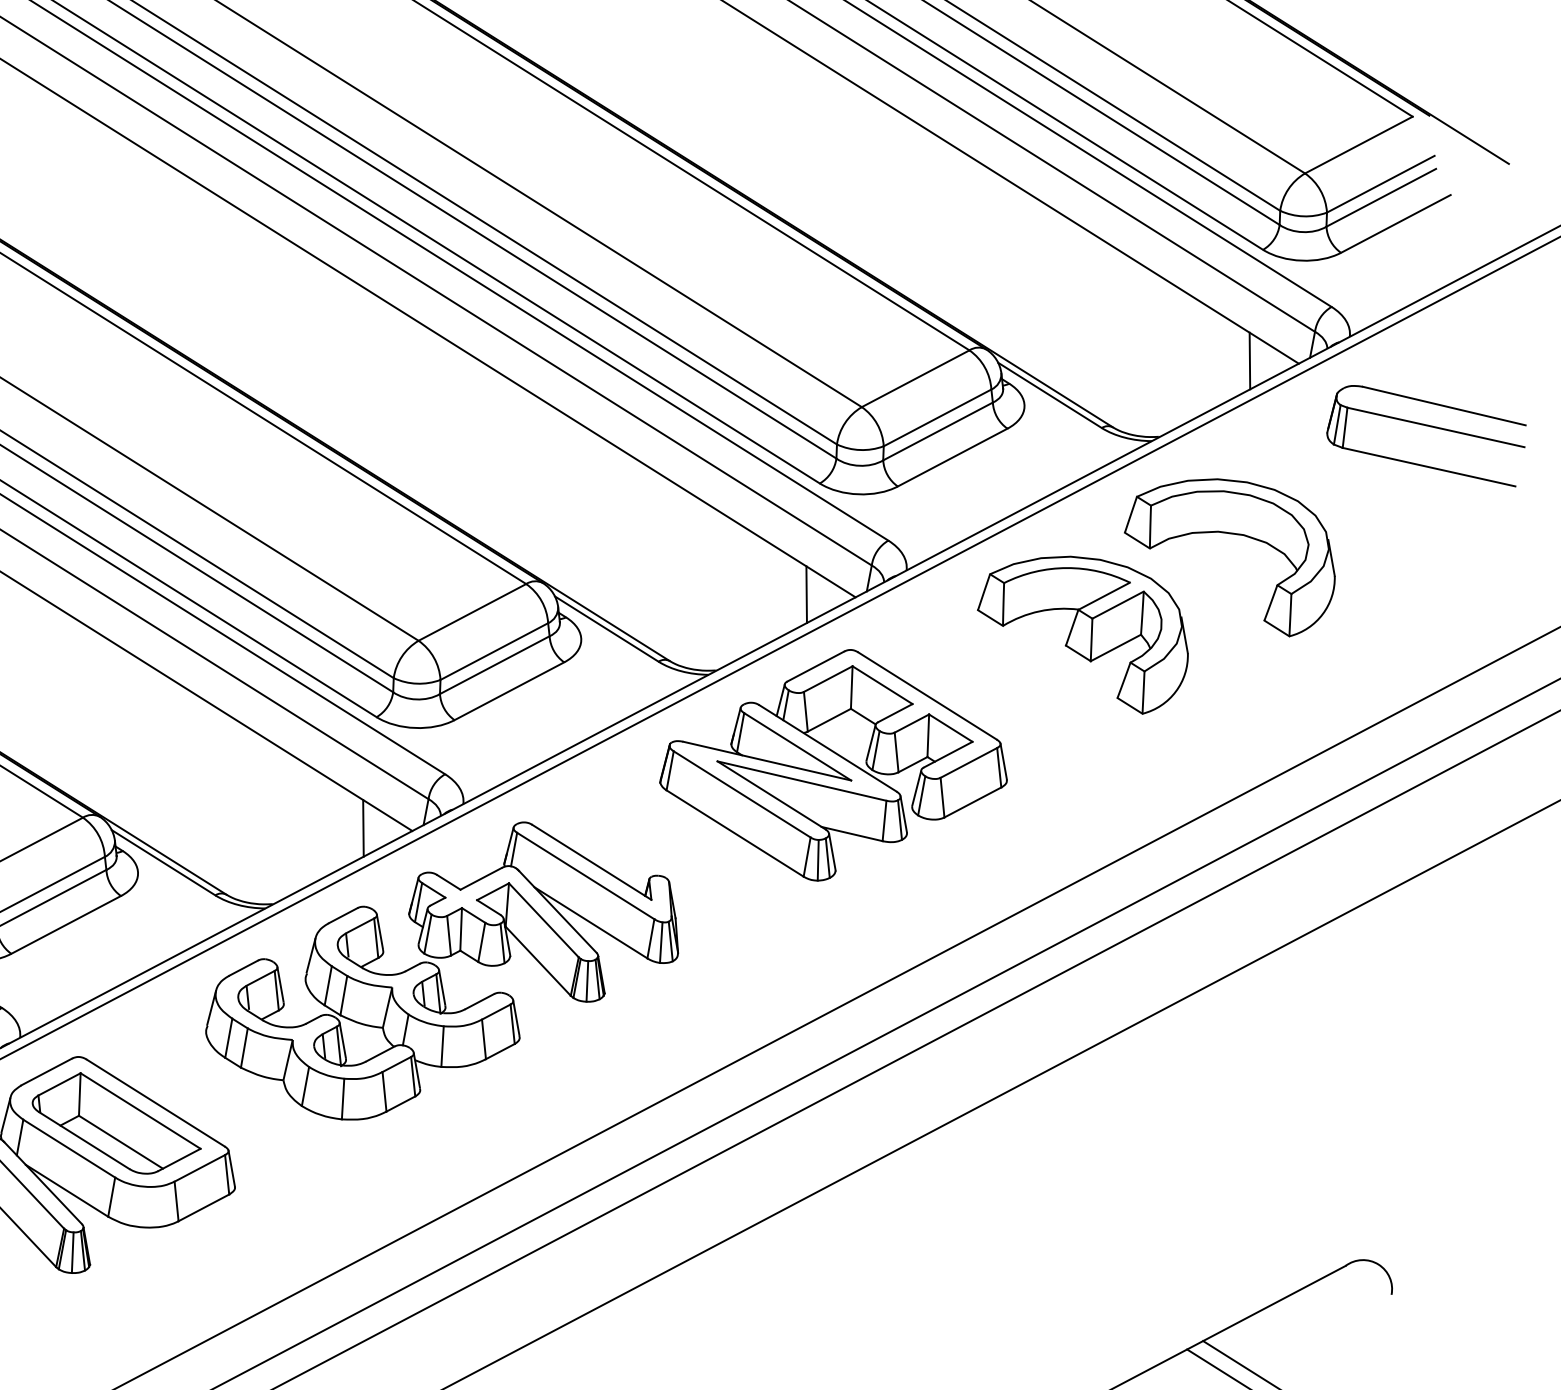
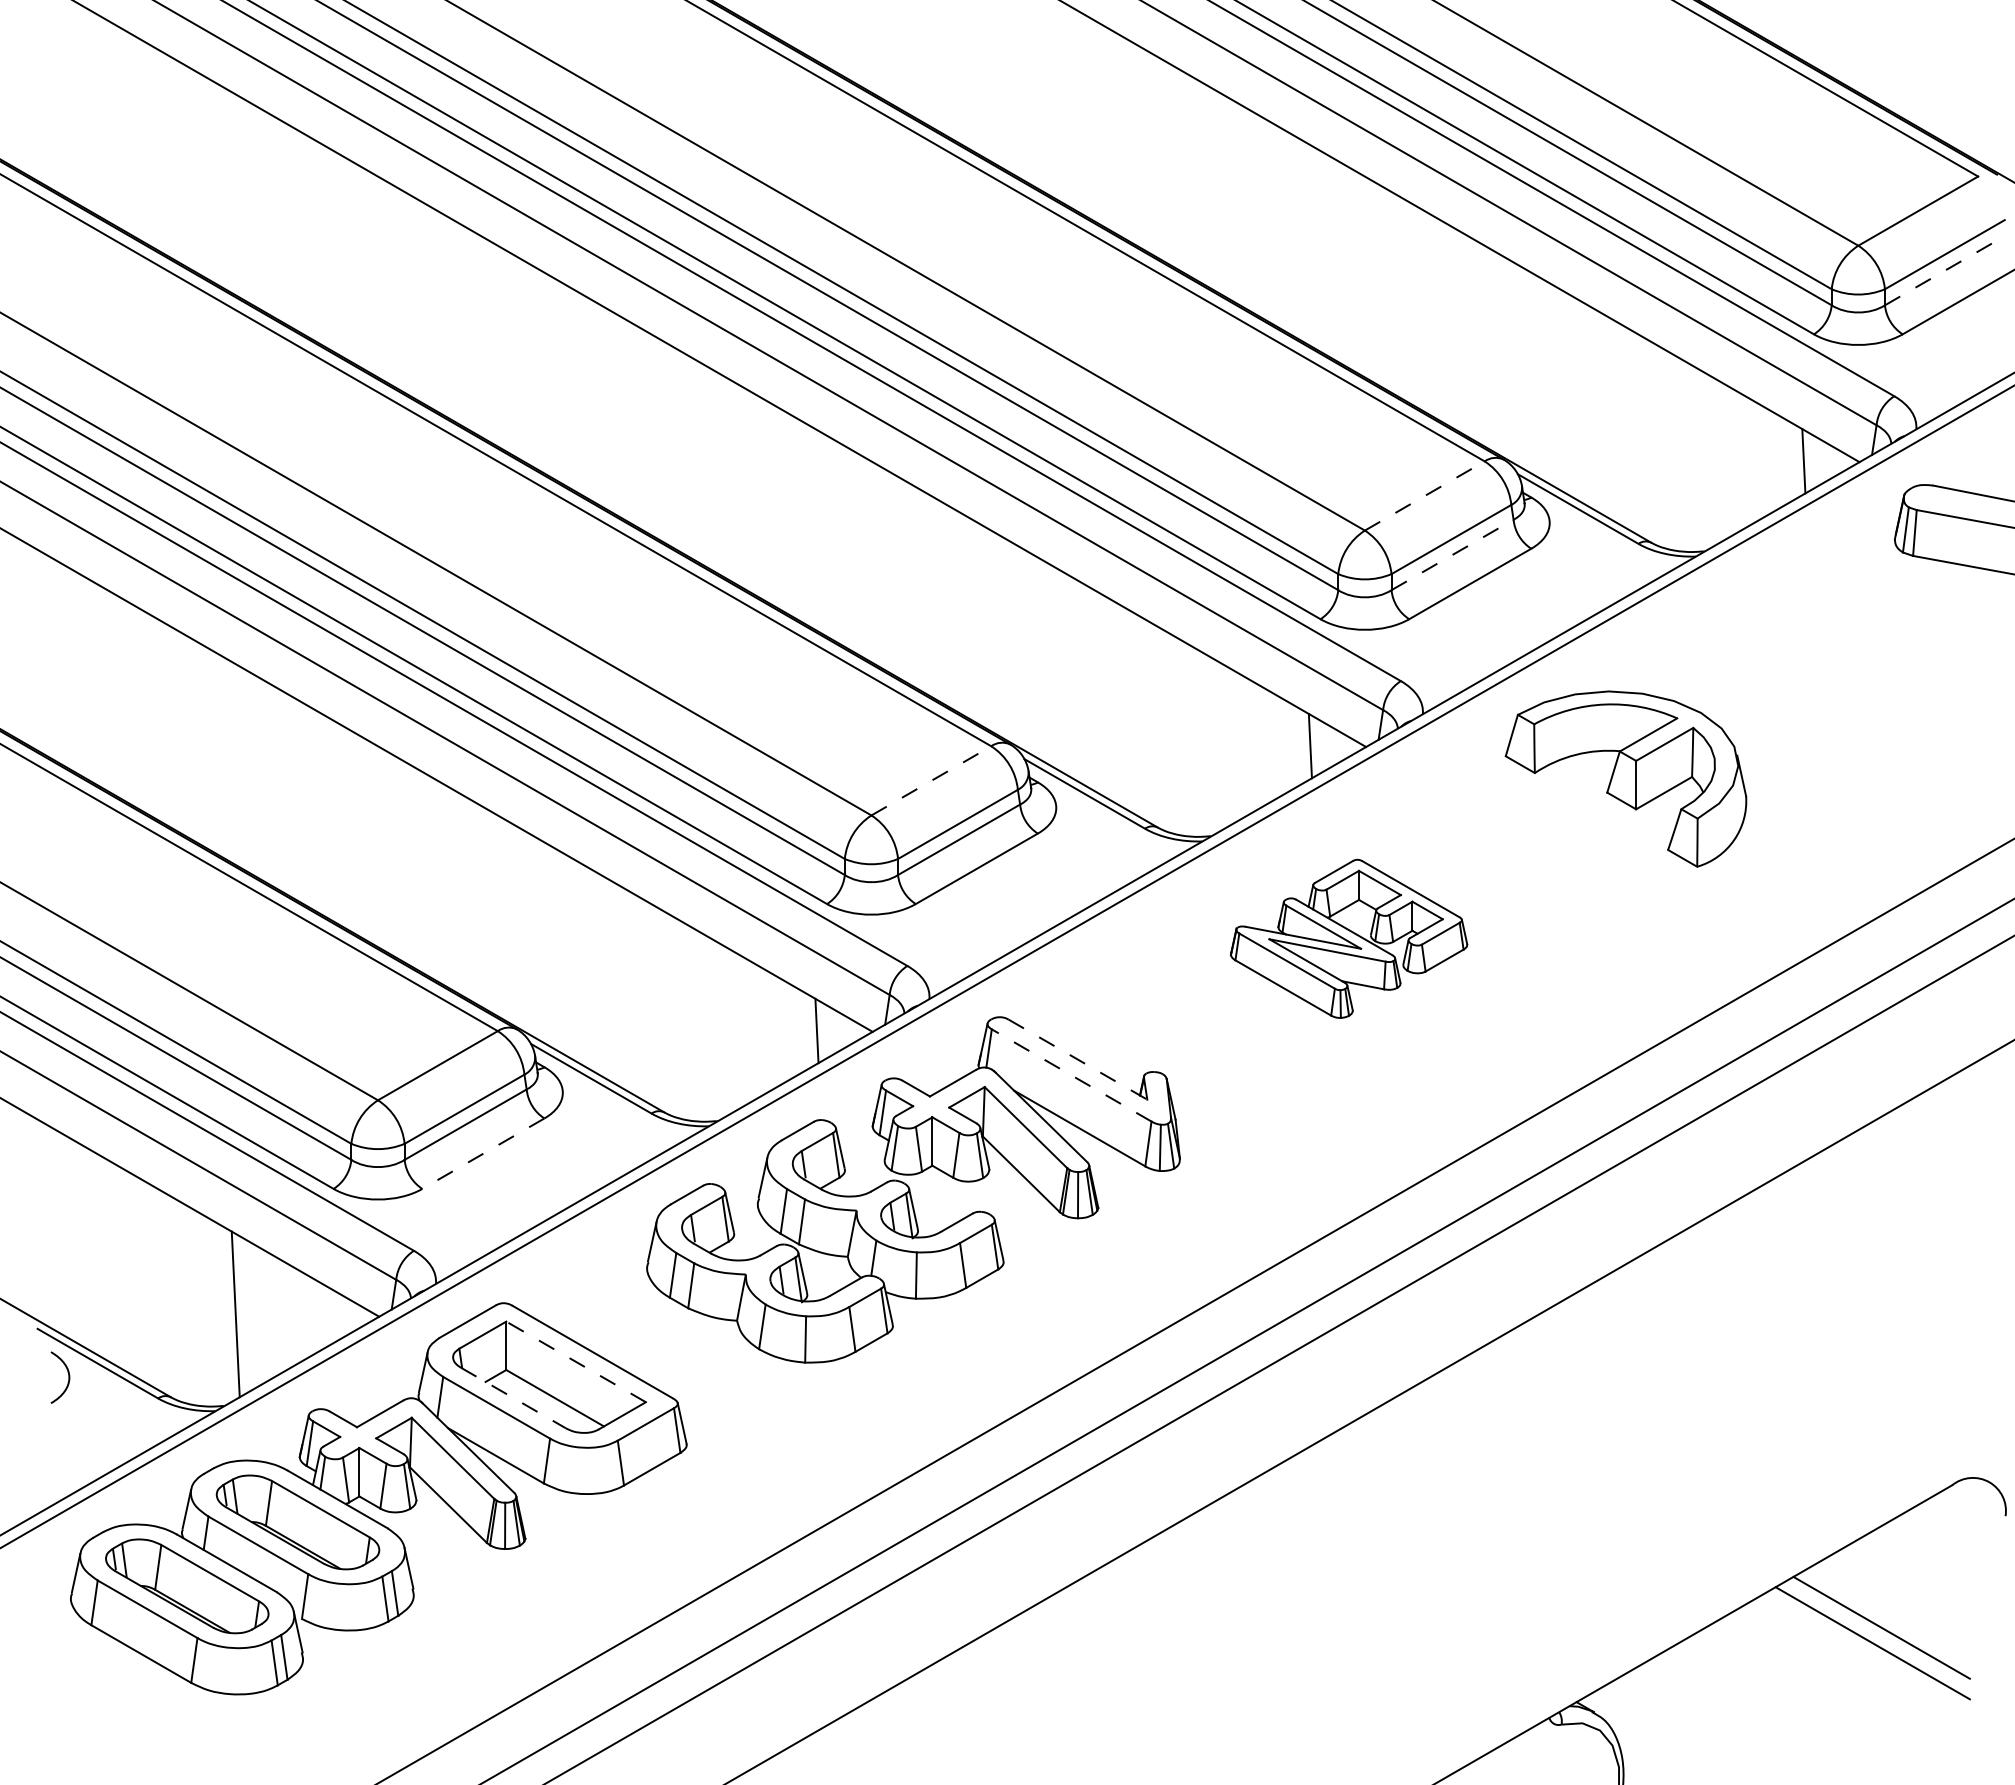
line: (1381, 197) -> (1946, 269), solid -> dashed
line: (916, 378) -> (1425, 495), solid -> dashed
line: (938, 431) -> (1452, 554), solid -> dashed
part: (1233, 534) -> (1792, 659), removed
line: (472, 612) -> (931, 780), solid -> dashed
part: (833, 765) -> (1348, 938), size x0.6
line: (592, 862) -> (1078, 1059), solid -> dashed
line: (585, 876) -> (1071, 1075), solid -> dashed
line: (65, 924) -> (482, 1153), solid -> dashed
line: (140, 1110) -> (576, 1361), solid -> dashed
line: (84, 1141) -> (513, 1398), solid -> dashed

